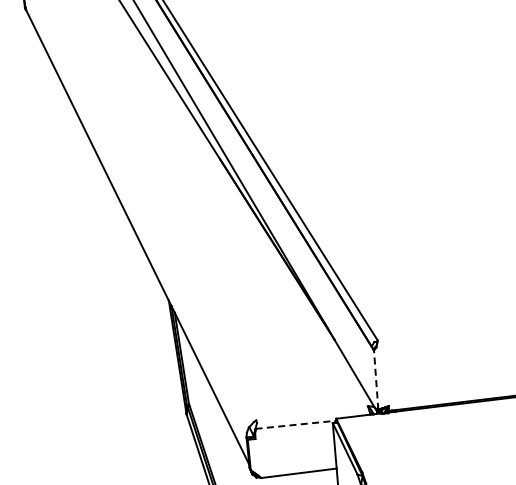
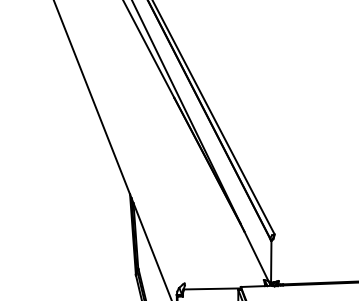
line: (376, 380) -> (271, 262), dashed -> solid
line: (296, 424) -> (212, 288), dashed -> solid

